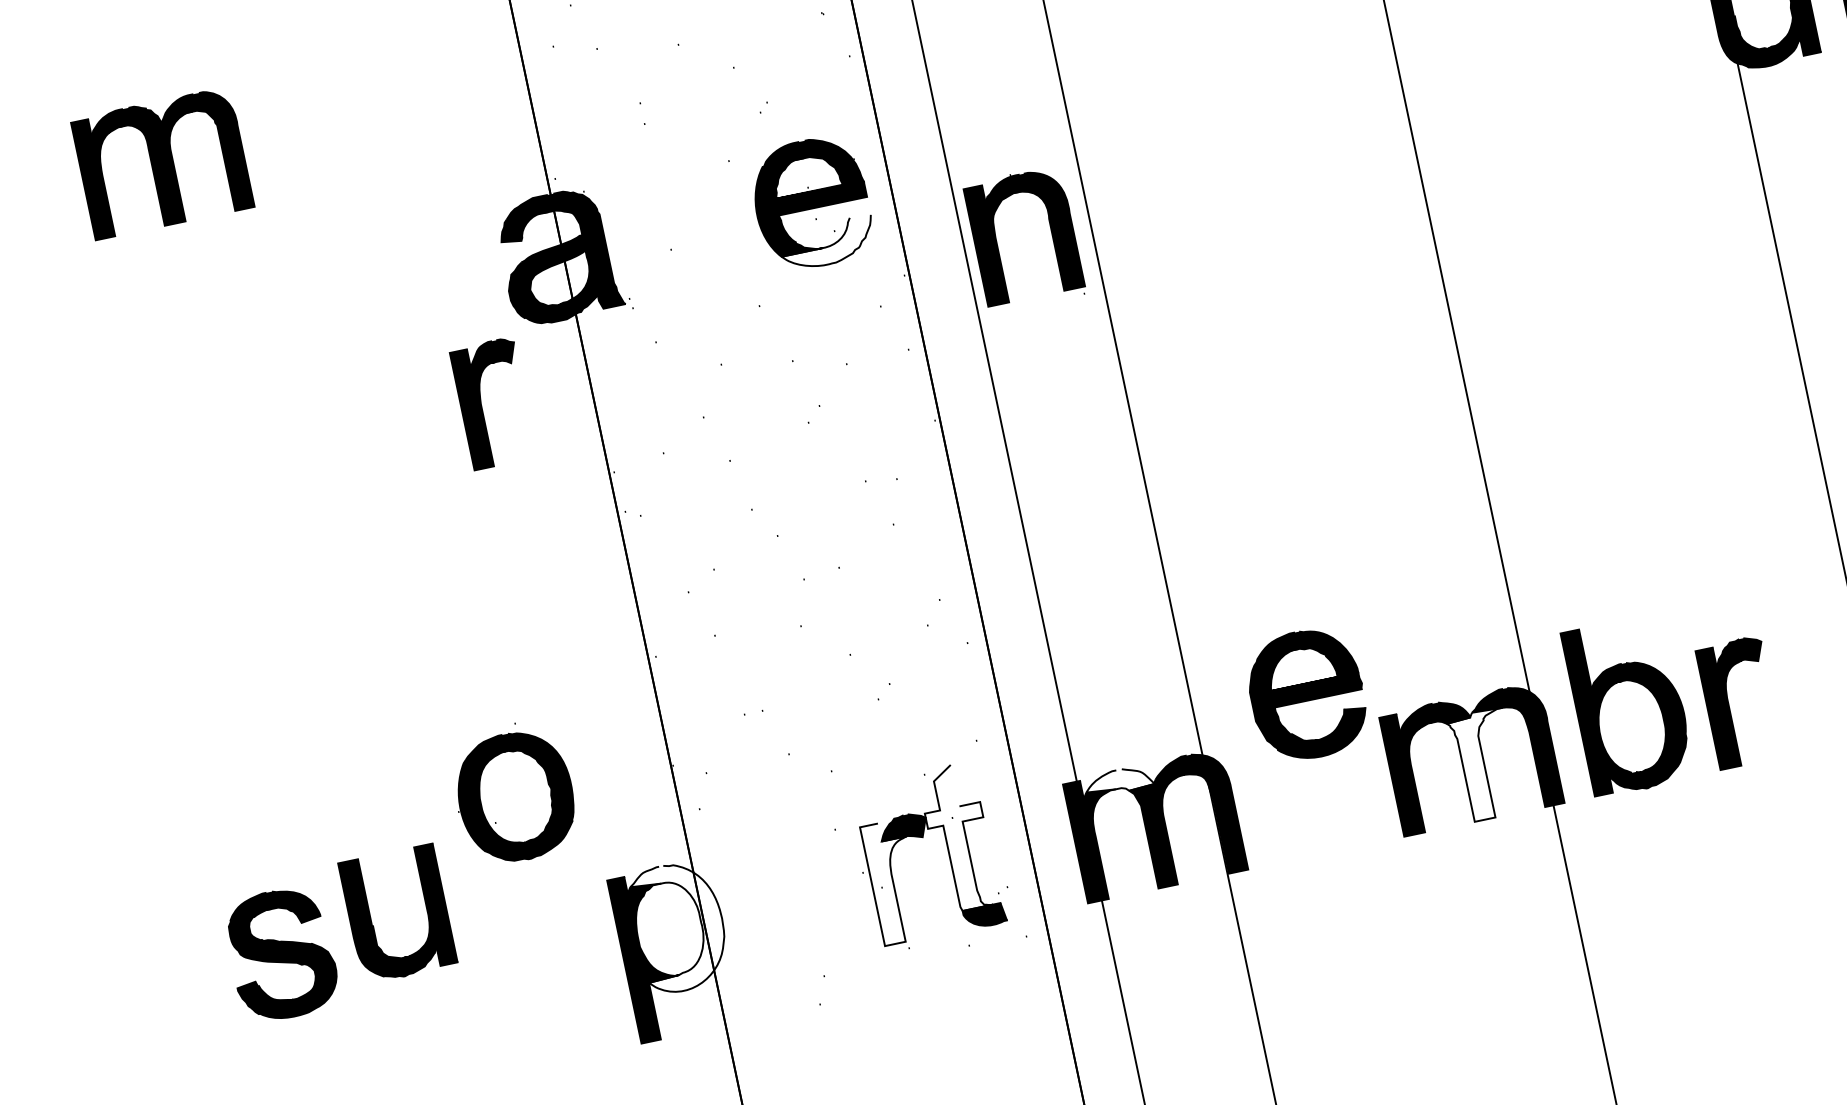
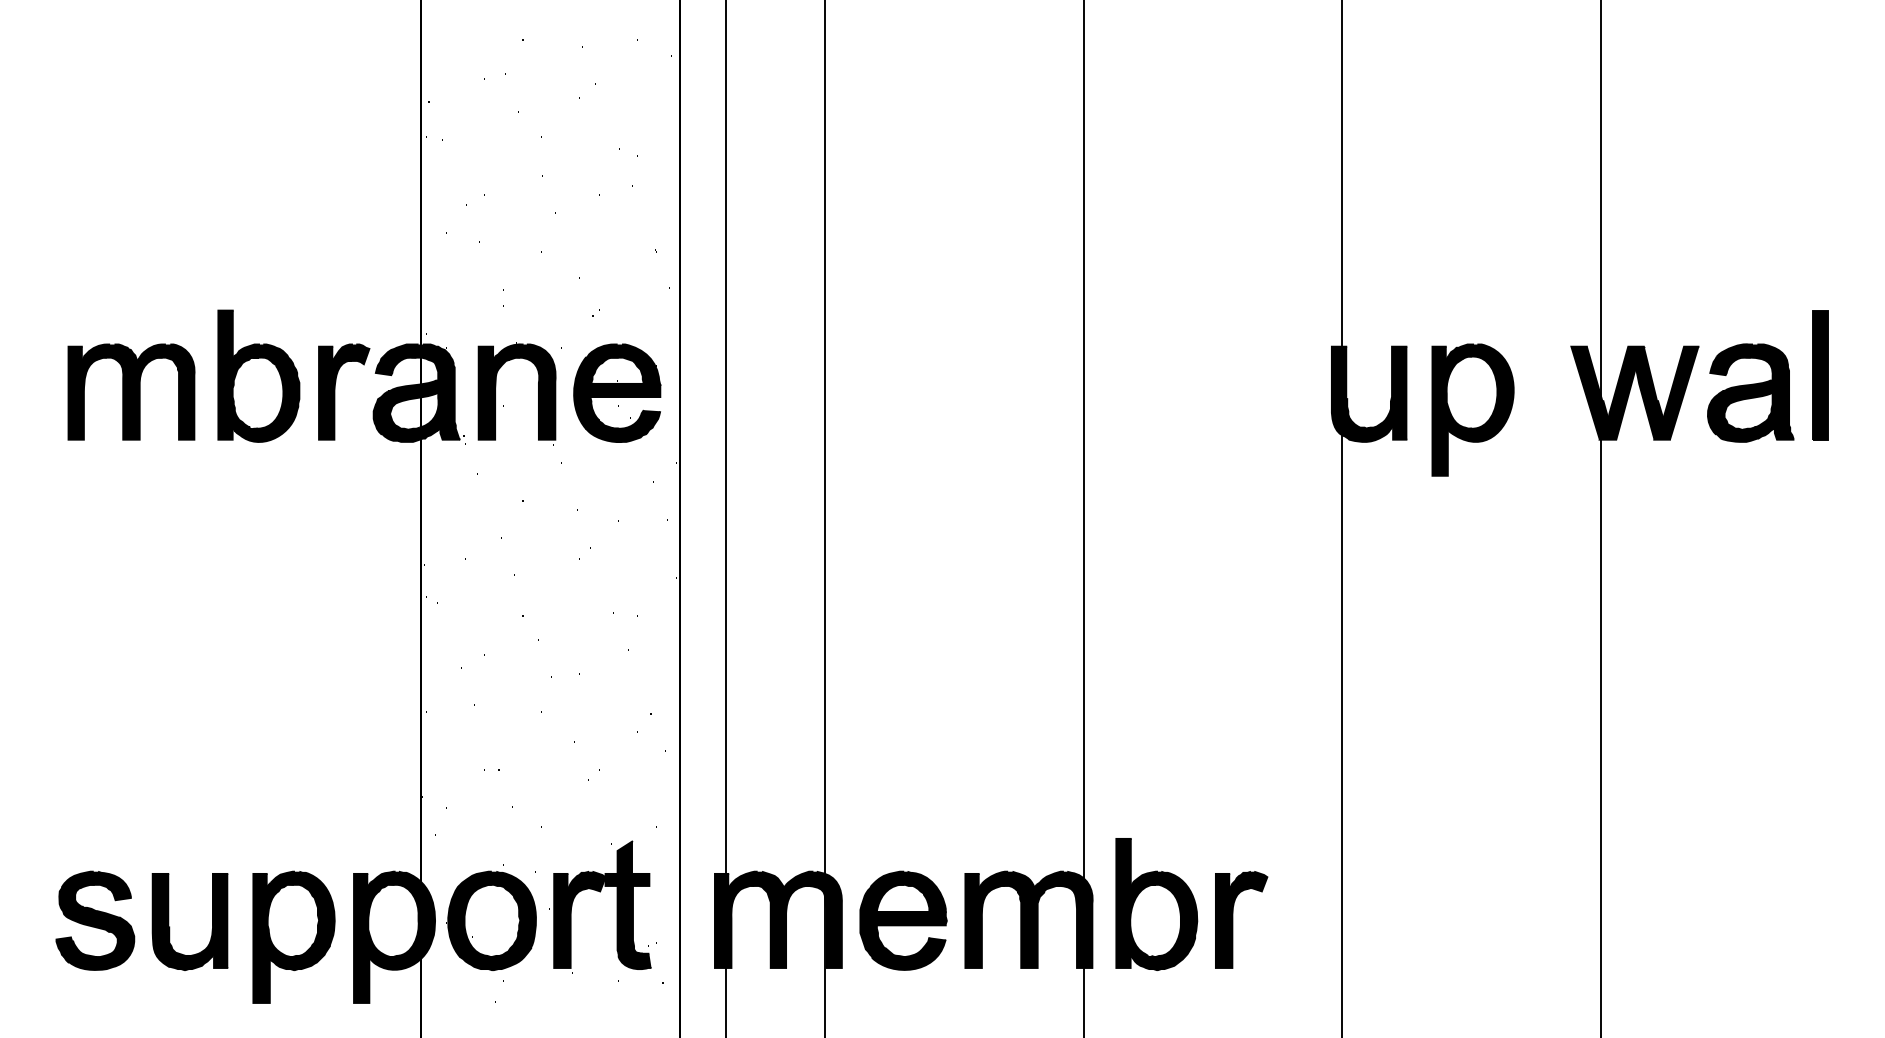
part: (162, 162) -> (131, 391), moved
part: (996, 236) -> (496, 387), moved
fill: (827, 244) -> (622, 426), added
part: (353, 276) -> (258, 375), added
part: (482, 405) -> (335, 391), moved
part: (1307, 694) -> (903, 920), moved
fill: (1484, 763) -> (1037, 925), added
fill: (1118, 781) -> (757, 880), added
part: (514, 792) -> (491, 917), moved
fill: (958, 837) -> (627, 897), added
fill: (894, 881) -> (571, 920), added
part: (374, 926) -> (170, 927), moved
fill: (679, 926) -> (401, 920), added
part: (281, 953) -> (95, 920), moved
part: (547, 975) -> (293, 936), added

